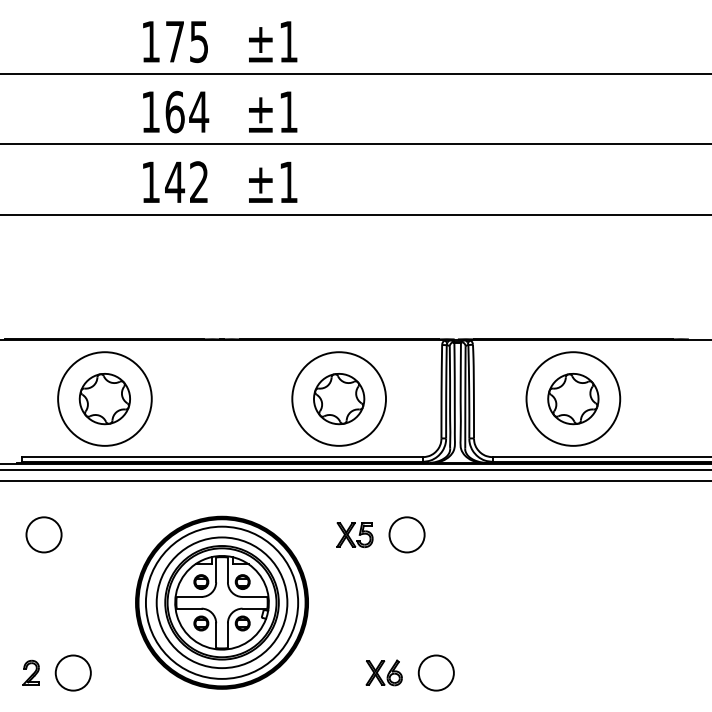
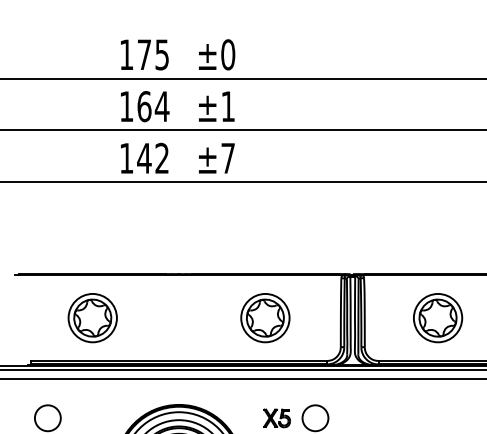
text: (288, 41) -> (228, 54), ±1 -> ±0
text: (288, 181) -> (228, 157), ±1 -> ±7
circle: (104, 398) -> (92, 317), size x0.7
circle: (339, 398) -> (265, 317), size x0.7
circle: (573, 398) -> (438, 317), size x0.7

